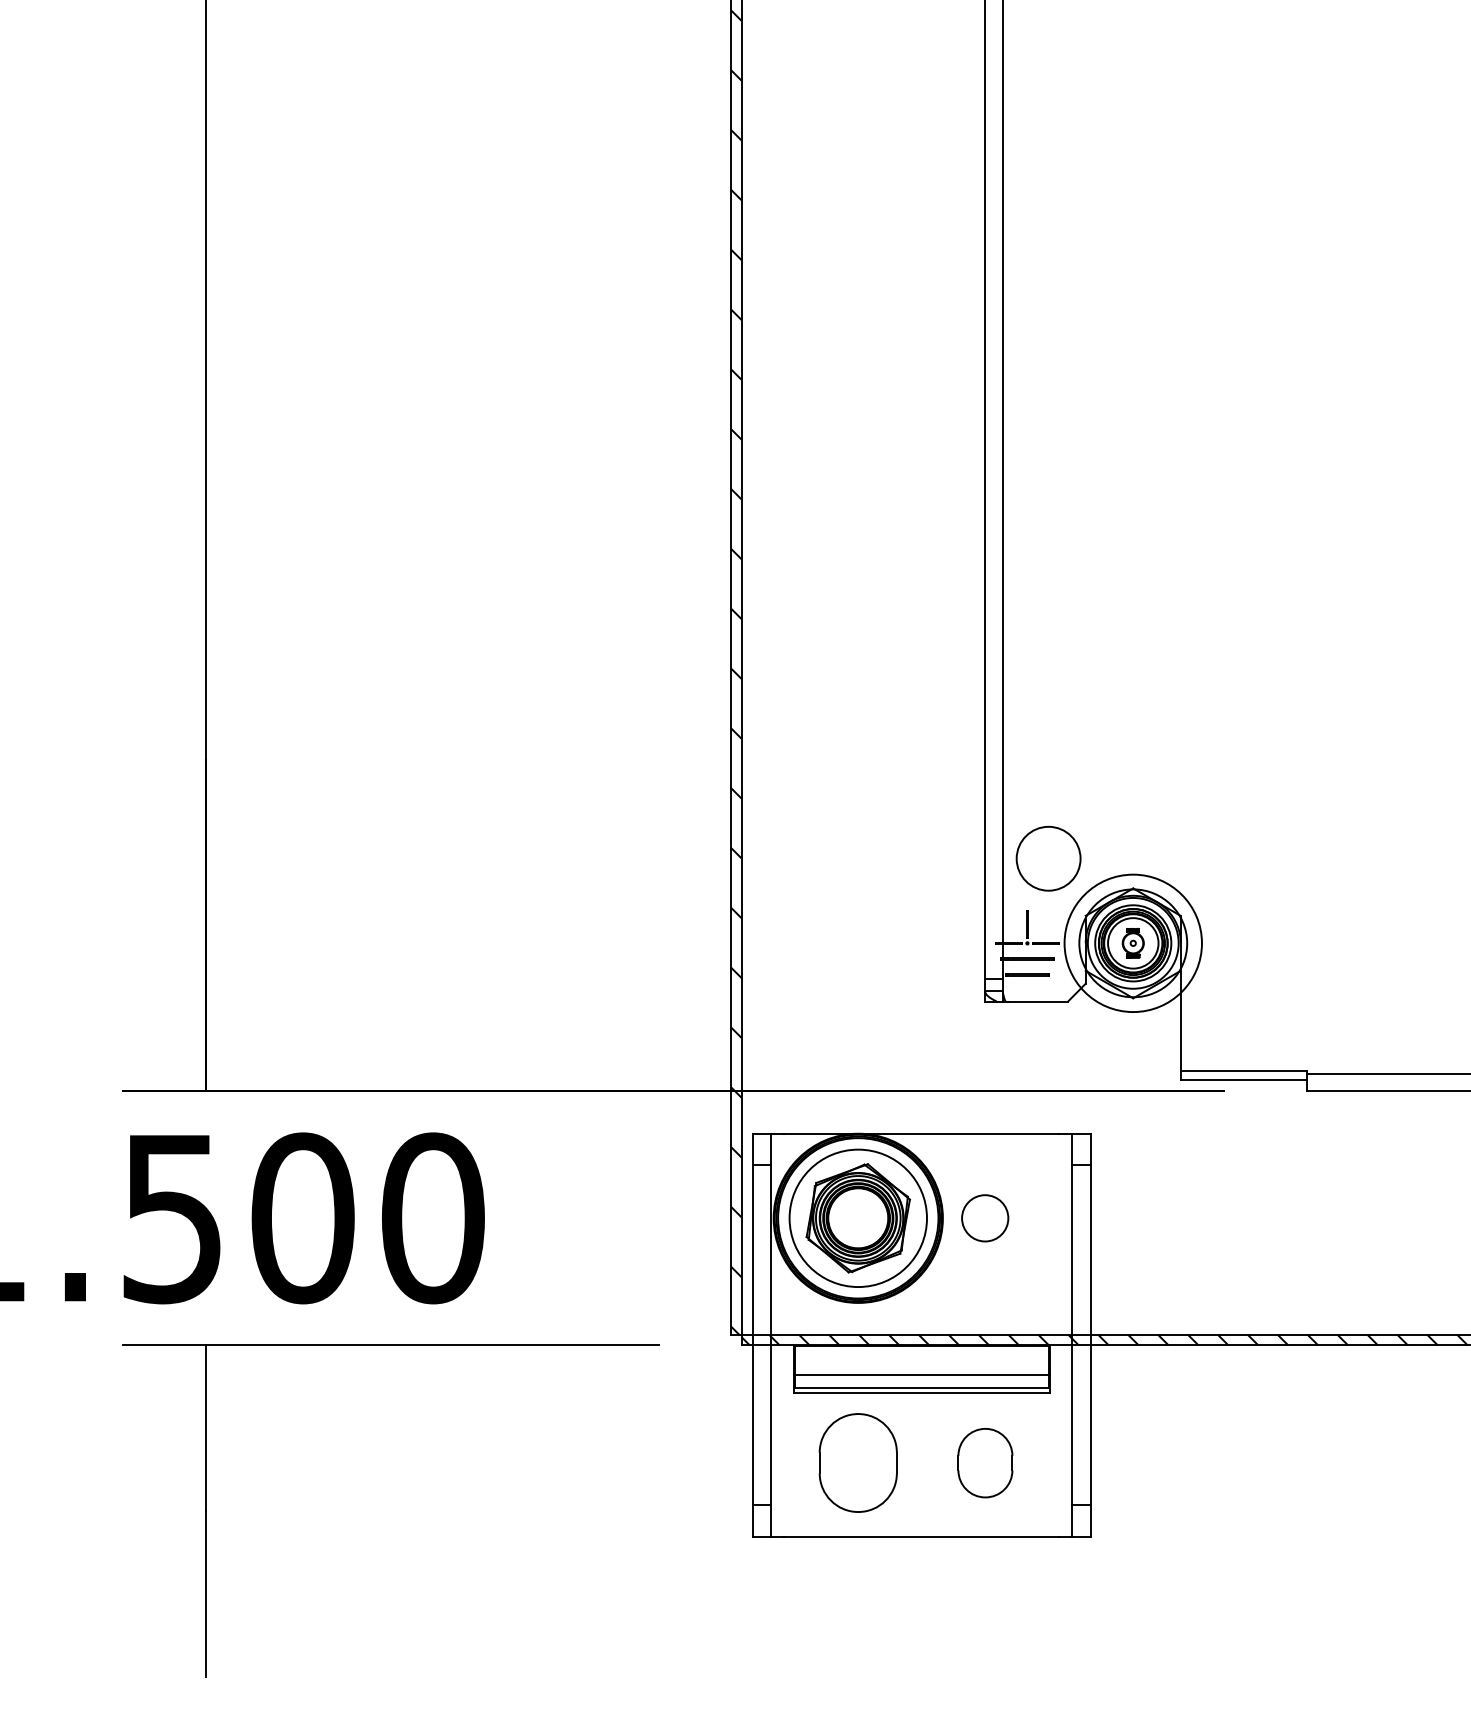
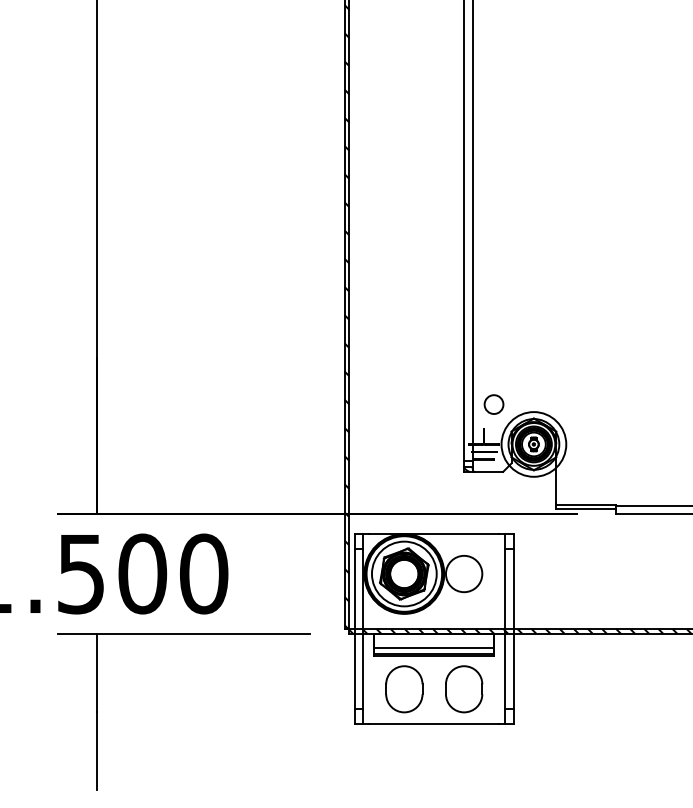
circle: (1047, 858) -> (493, 404), size x0.62
circle: (983, 1217) -> (463, 573), size x1.67
part: (985, 1463) -> (464, 689), size x1.43

